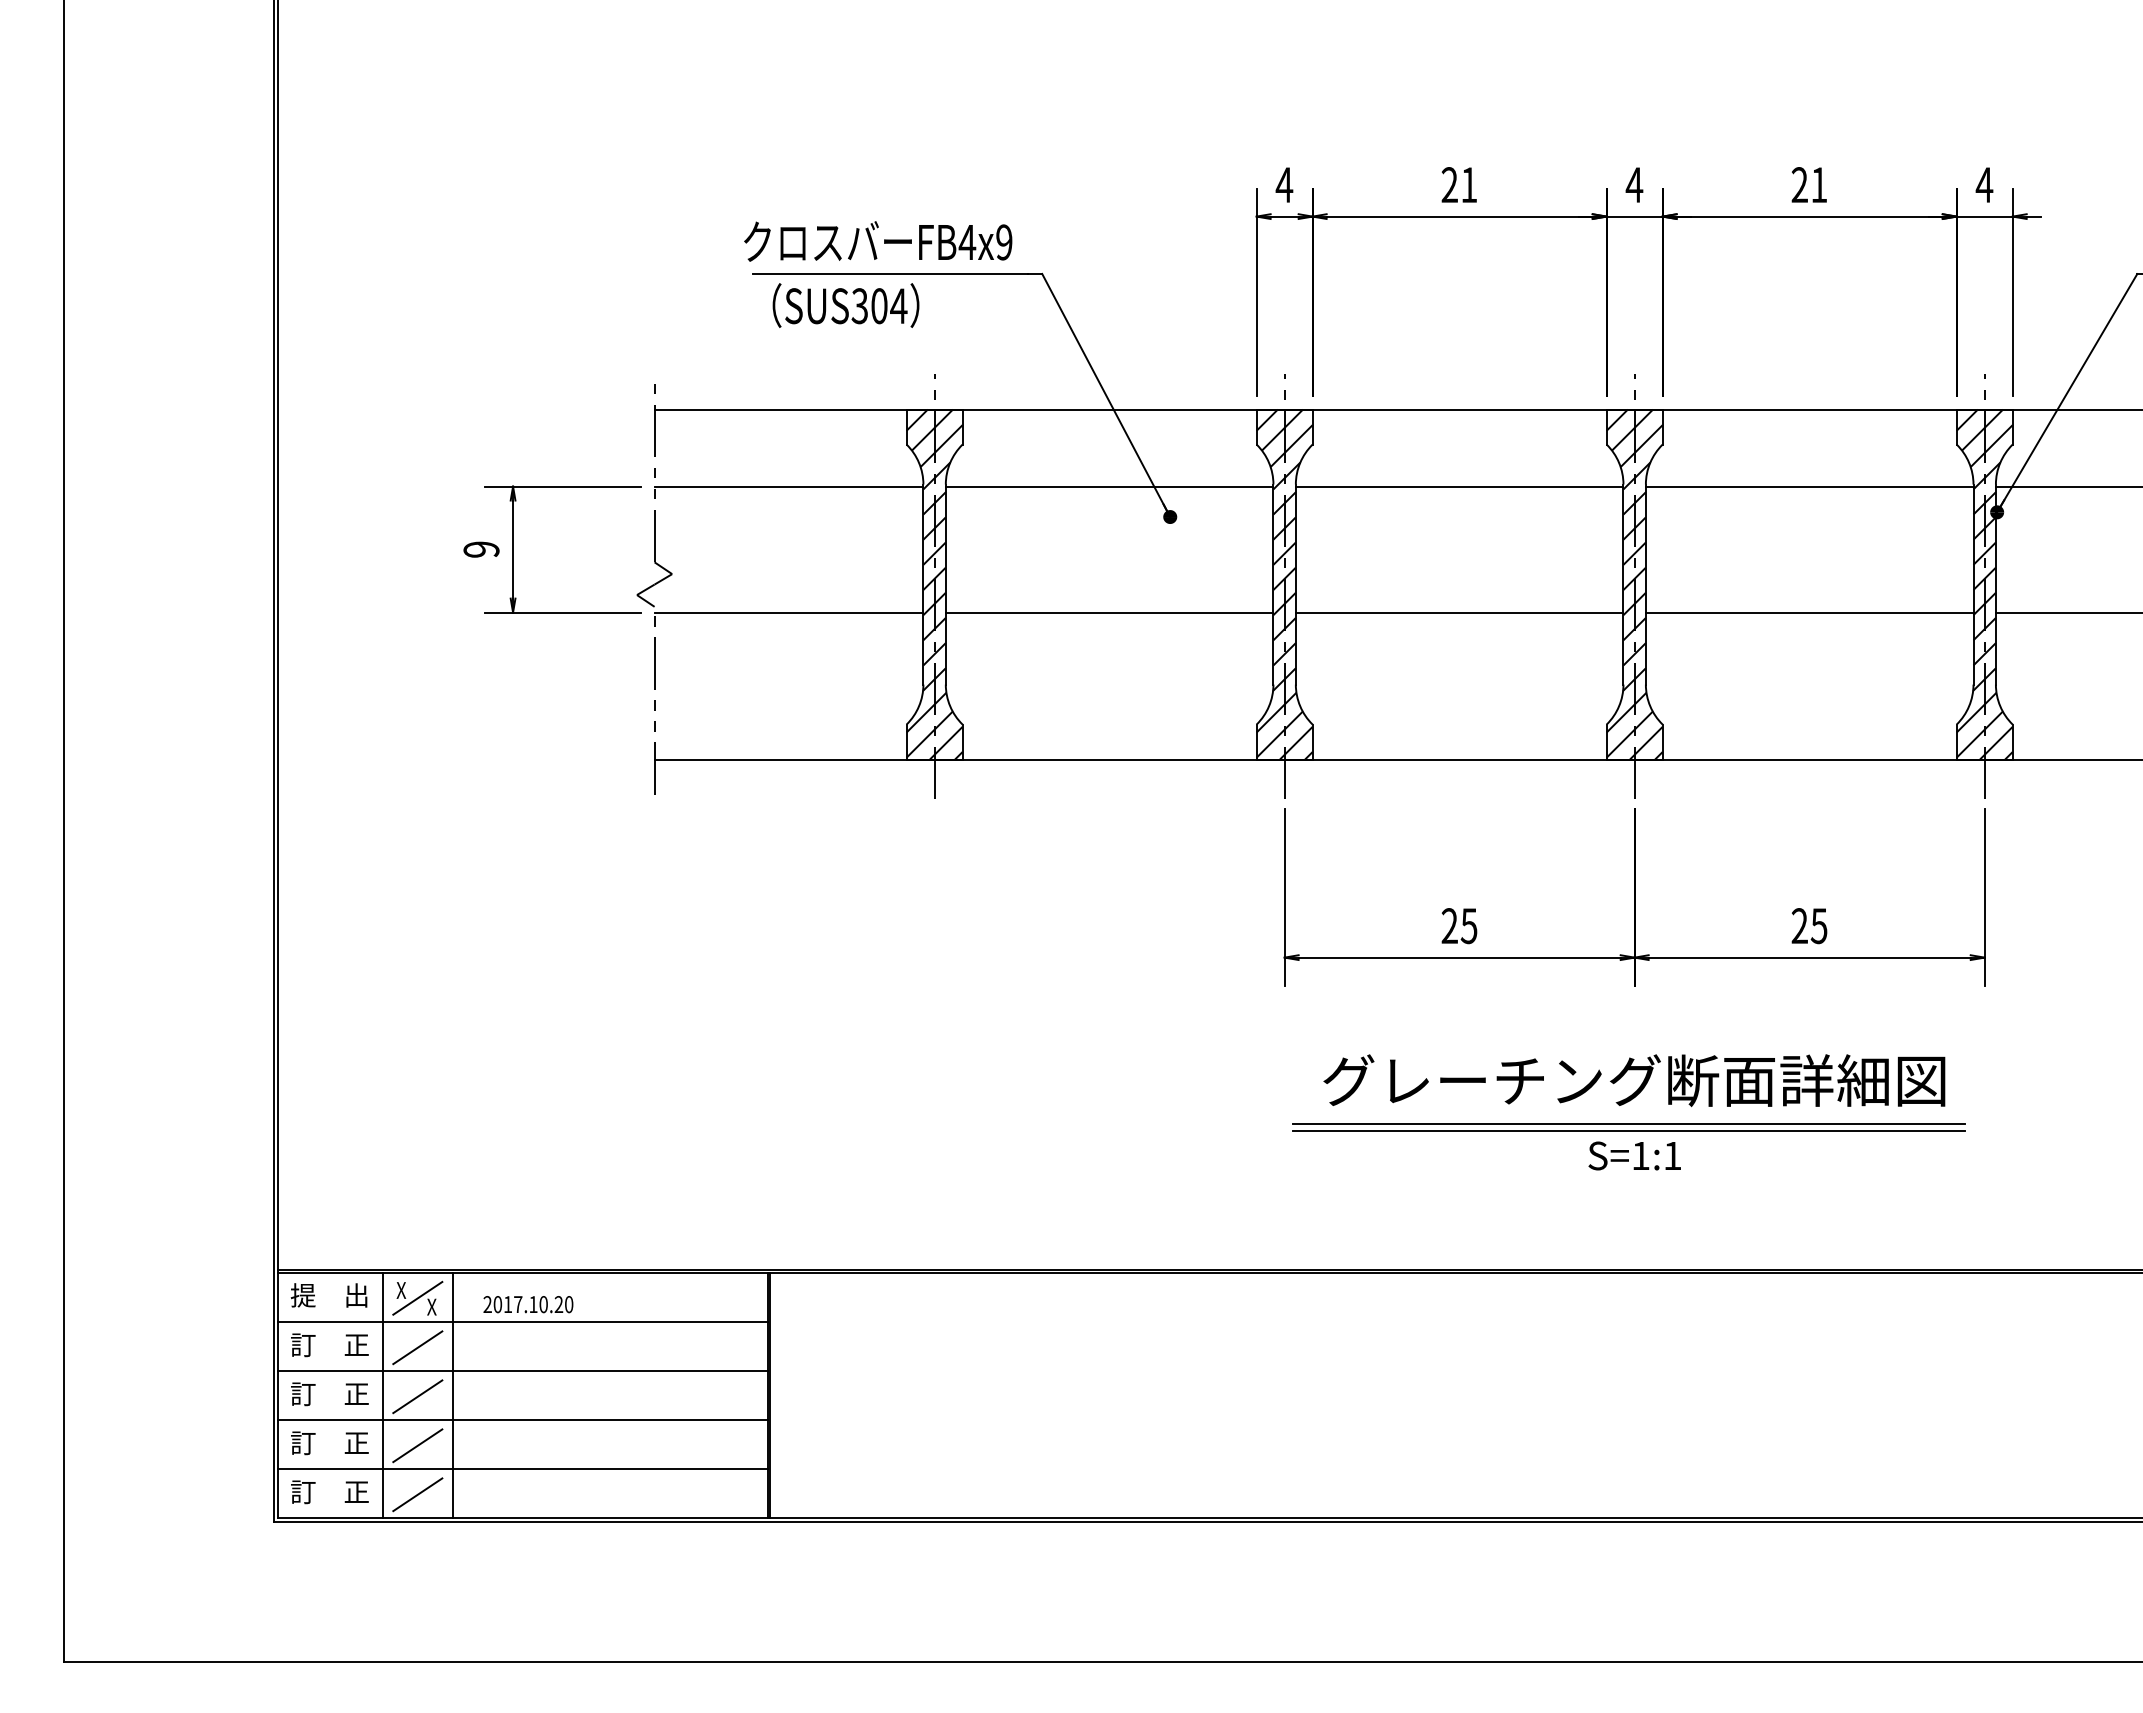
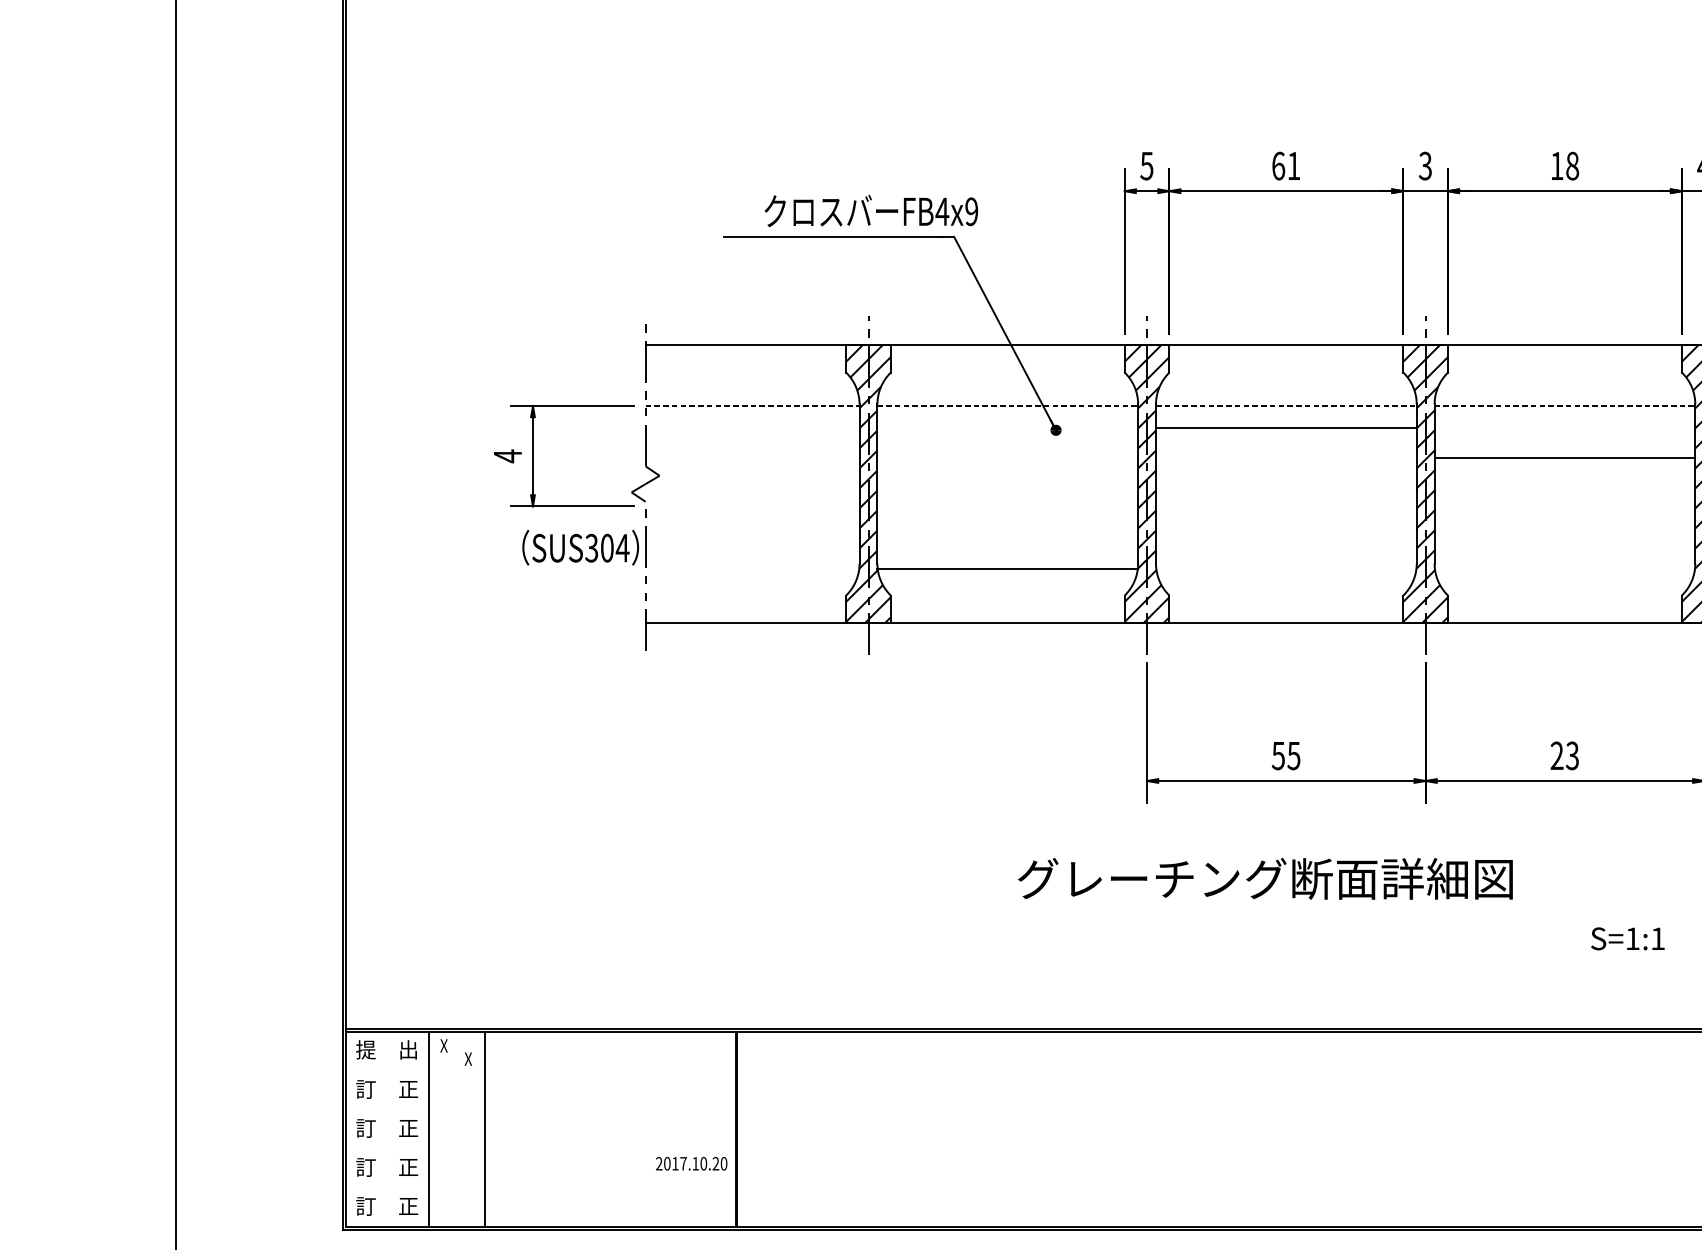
text: (1284, 185) -> (1146, 166), 4 -> 5
text: (1449, 185) -> (1278, 166), 21 -> 61
text: (1634, 185) -> (1425, 166), 4 -> 3
text: (1809, 185) -> (1564, 166), 21 -> 18
text: (878, 241) -> (871, 211), moved
text: (845, 305) -> (580, 547), moved
line: (789, 486) -> (752, 406), solid -> dashed
line: (1109, 486) -> (1007, 406), solid -> dashed
line: (1459, 486) -> (1286, 406), solid -> dashed
line: (1809, 486) -> (1564, 406), solid -> dashed
text: (481, 549) -> (507, 456), 9 -> 4
line: (788, 612) -> (752, 506), removed
line: (1109, 612) -> (1007, 569), moved
line: (1459, 612) -> (1286, 428), moved
line: (1809, 612) -> (1564, 457), moved
text: (1819, 925) -> (1572, 755), 25 -> 23
text: (1449, 926) -> (1278, 756), 25 -> 55
text: (1634, 1080) -> (1265, 878), moved
line: (1628, 1123) -> (1420, 913), removed
line: (1628, 1130) -> (1420, 918), removed
text: (1634, 1155) -> (1627, 938), moved
line: (417, 1297) -> (456, 1051), removed
text: (528, 1304) -> (691, 1163), moved
line: (522, 1322) -> (540, 1071), removed
line: (417, 1347) -> (456, 1091), removed
line: (522, 1371) -> (540, 1110), removed
line: (417, 1396) -> (456, 1130), removed
line: (522, 1420) -> (540, 1149), removed
line: (417, 1445) -> (456, 1169), removed
line: (522, 1469) -> (540, 1188), removed
line: (417, 1494) -> (456, 1208), removed

